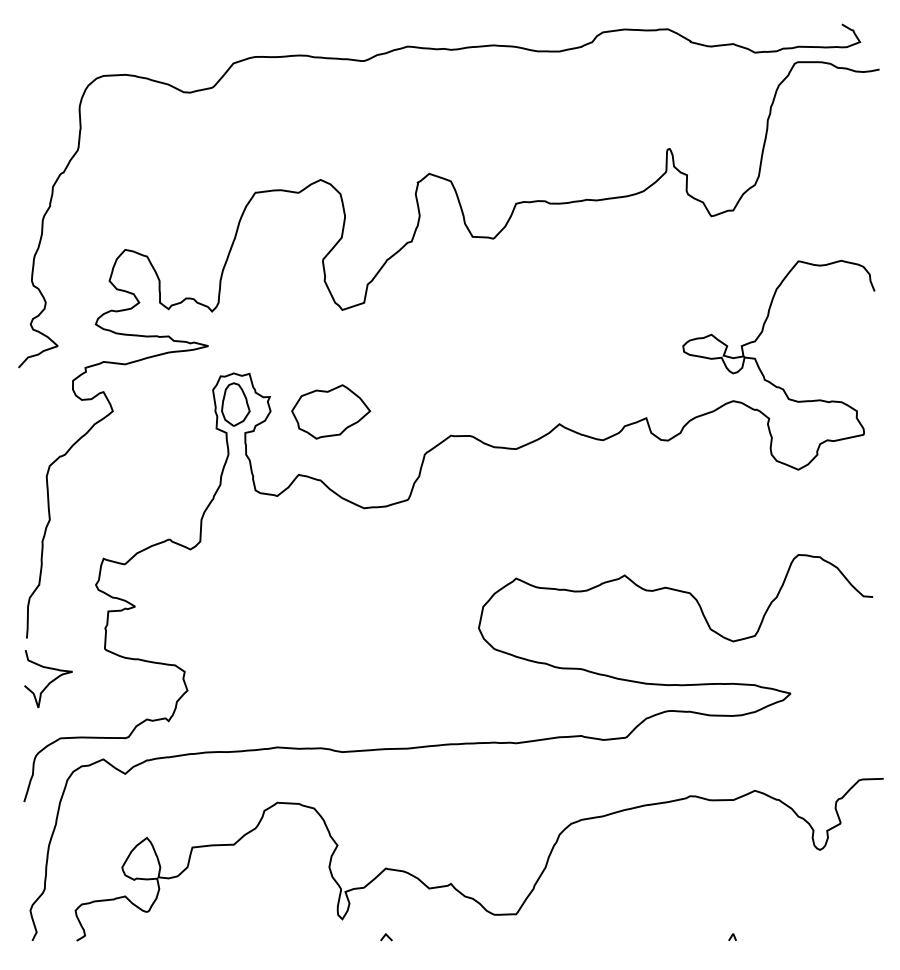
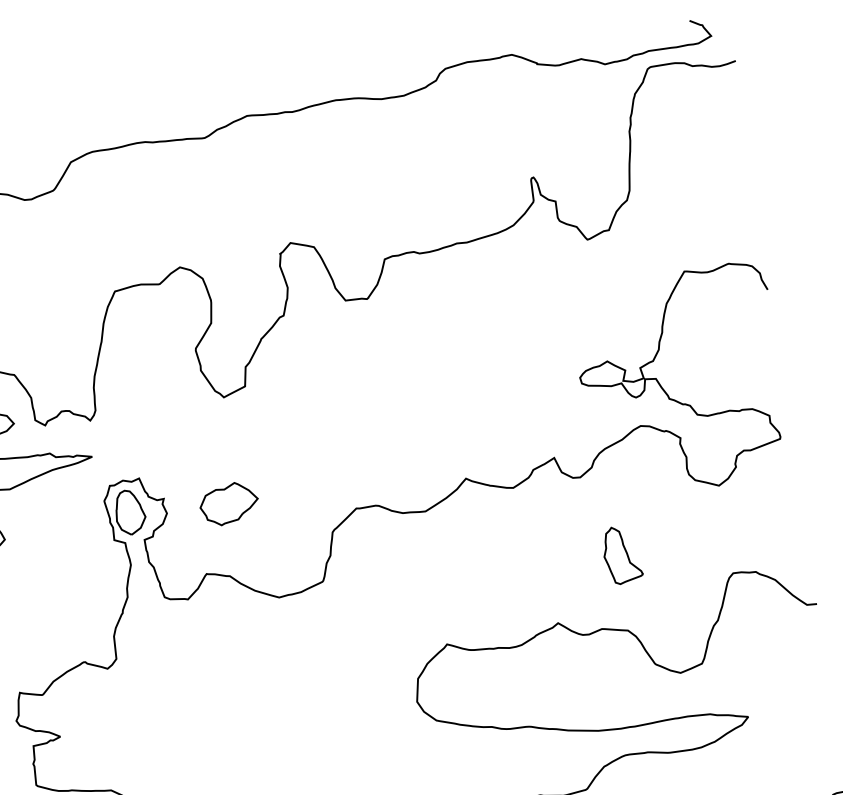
part: (330, 411) -> (228, 503), size x0.71
part: (695, 520) -> (621, 554), added

